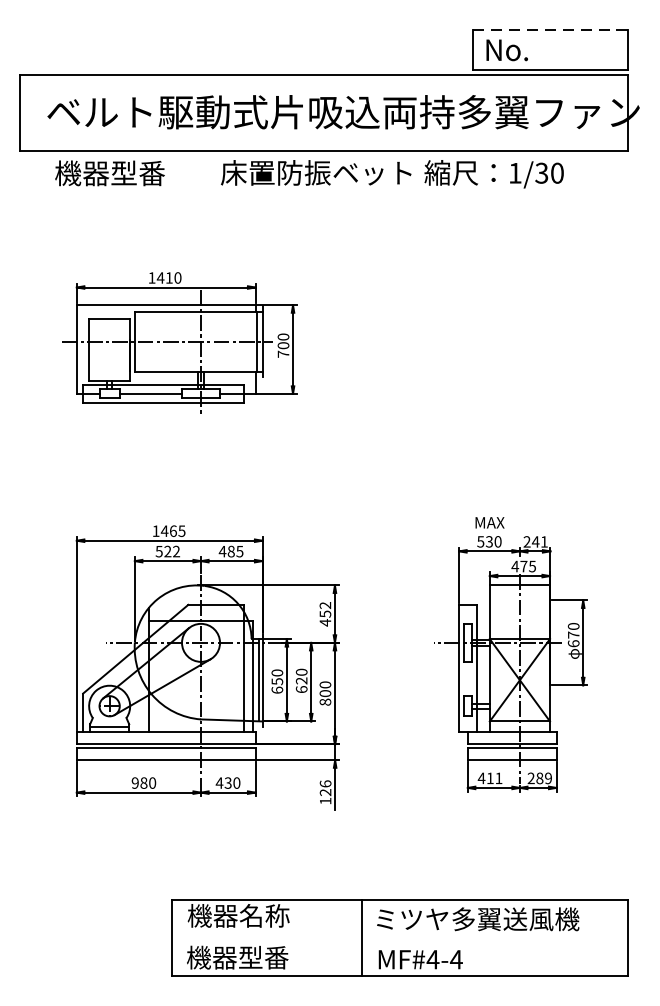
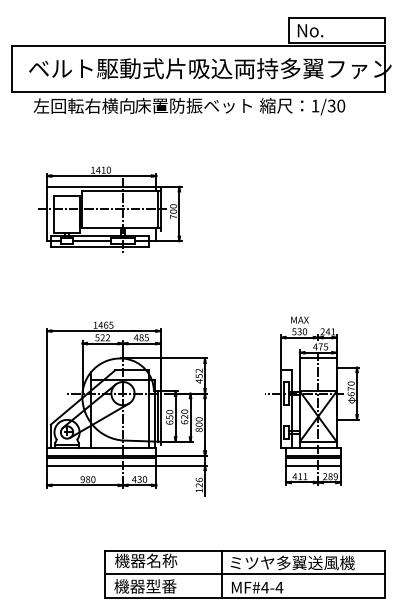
line: (551, 30) -> (337, 18), dashed -> solid
text: (136, 172) -> (83, 105), 機器型番 -> 左回転右横向
line: (399, 938) -> (244, 574), added

